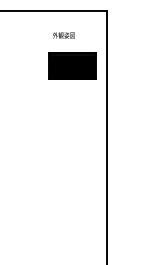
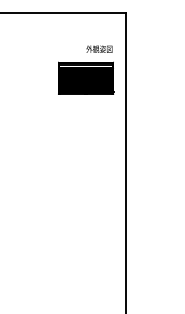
text: (63, 35) -> (99, 49), moved

